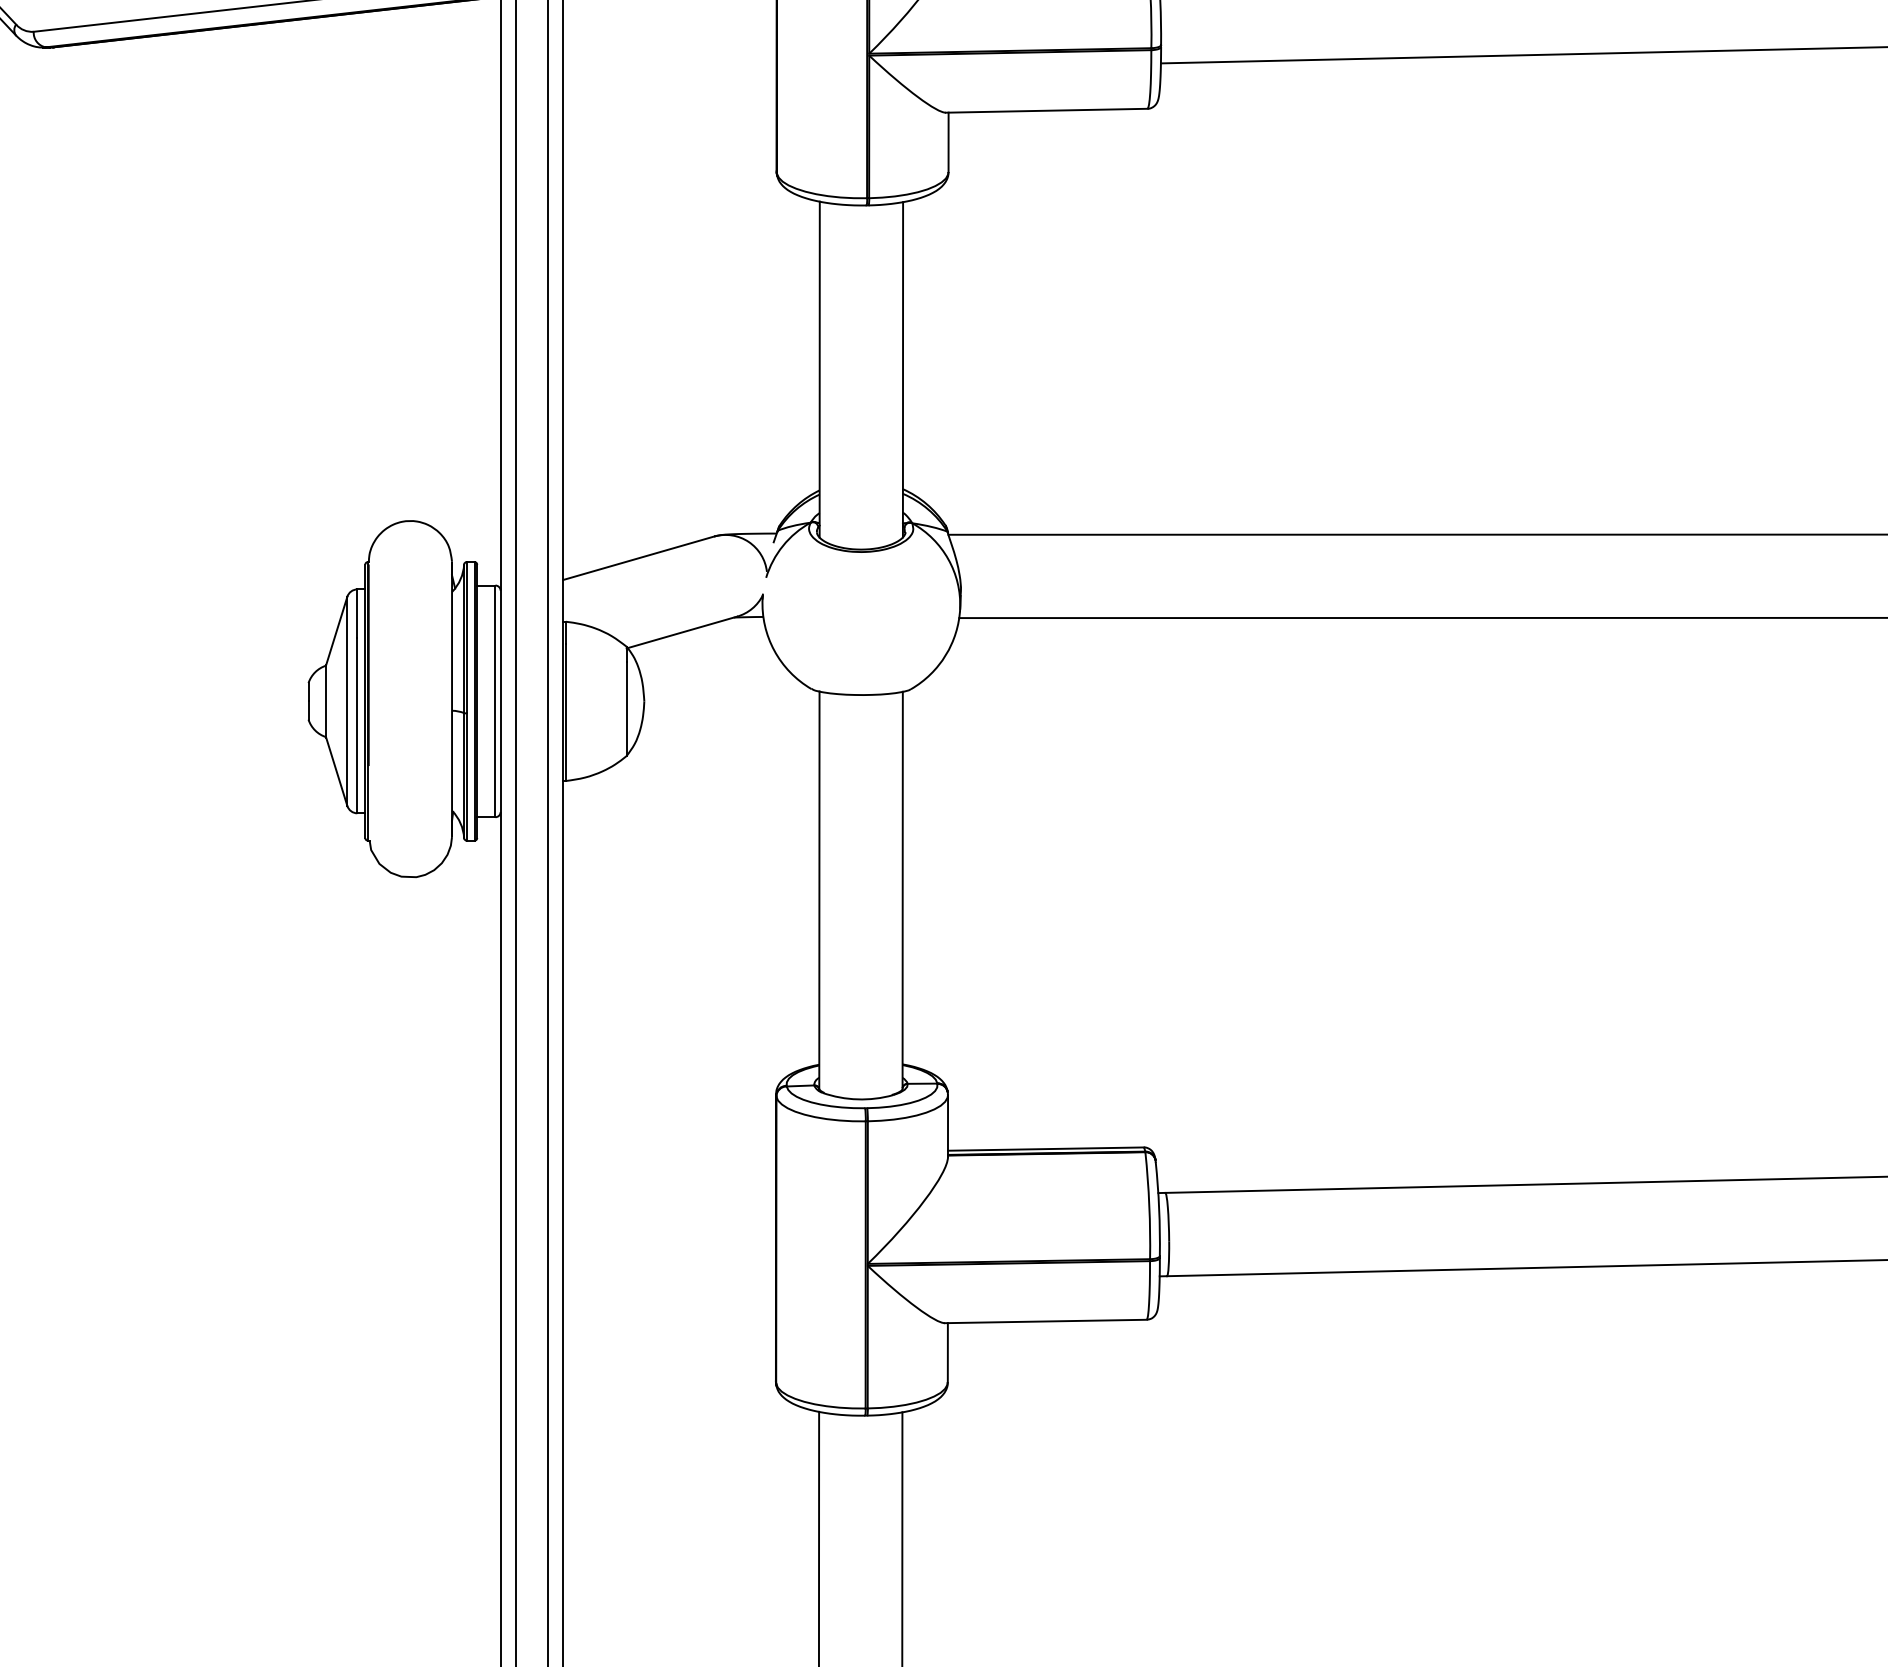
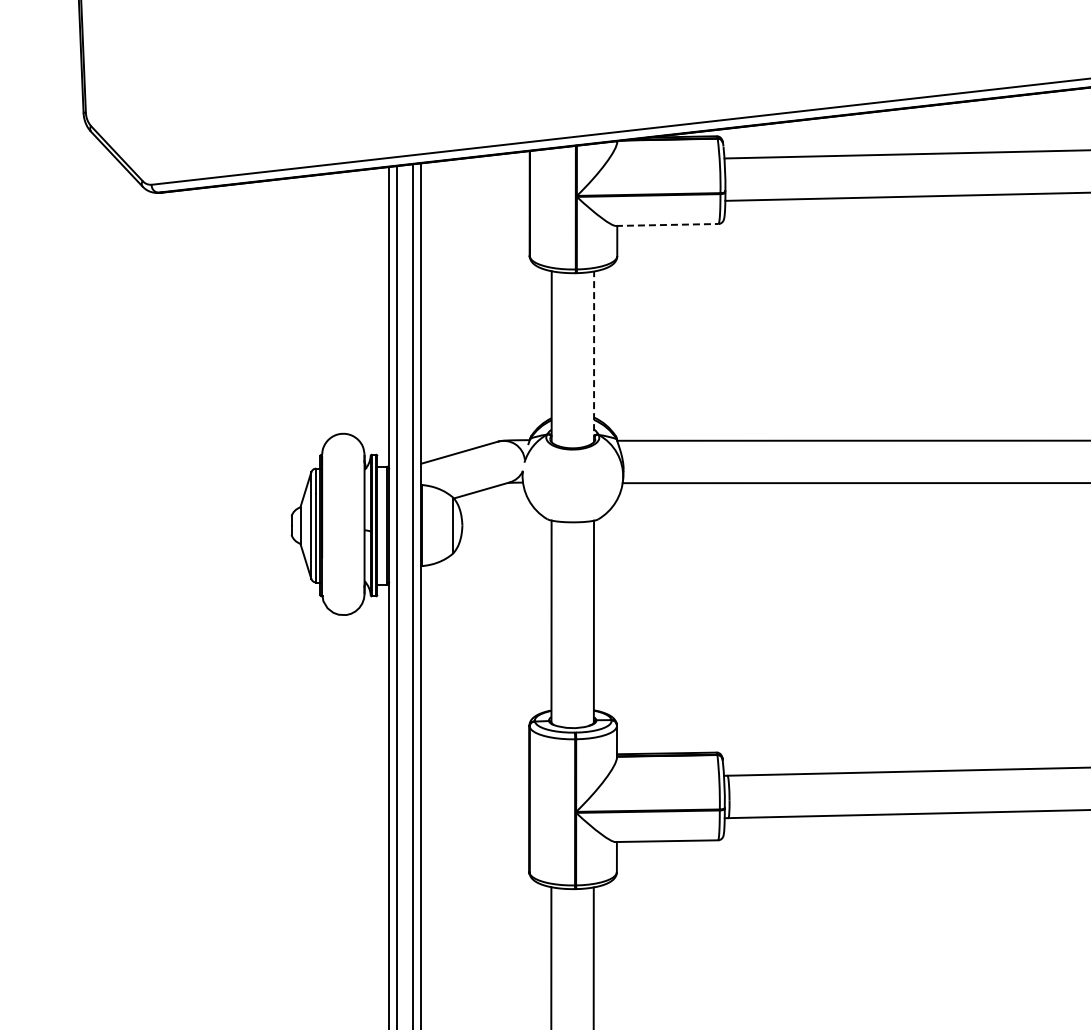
line: (1047, 109) -> (667, 224), solid -> dashed
line: (903, 369) -> (594, 356), solid -> dashed

